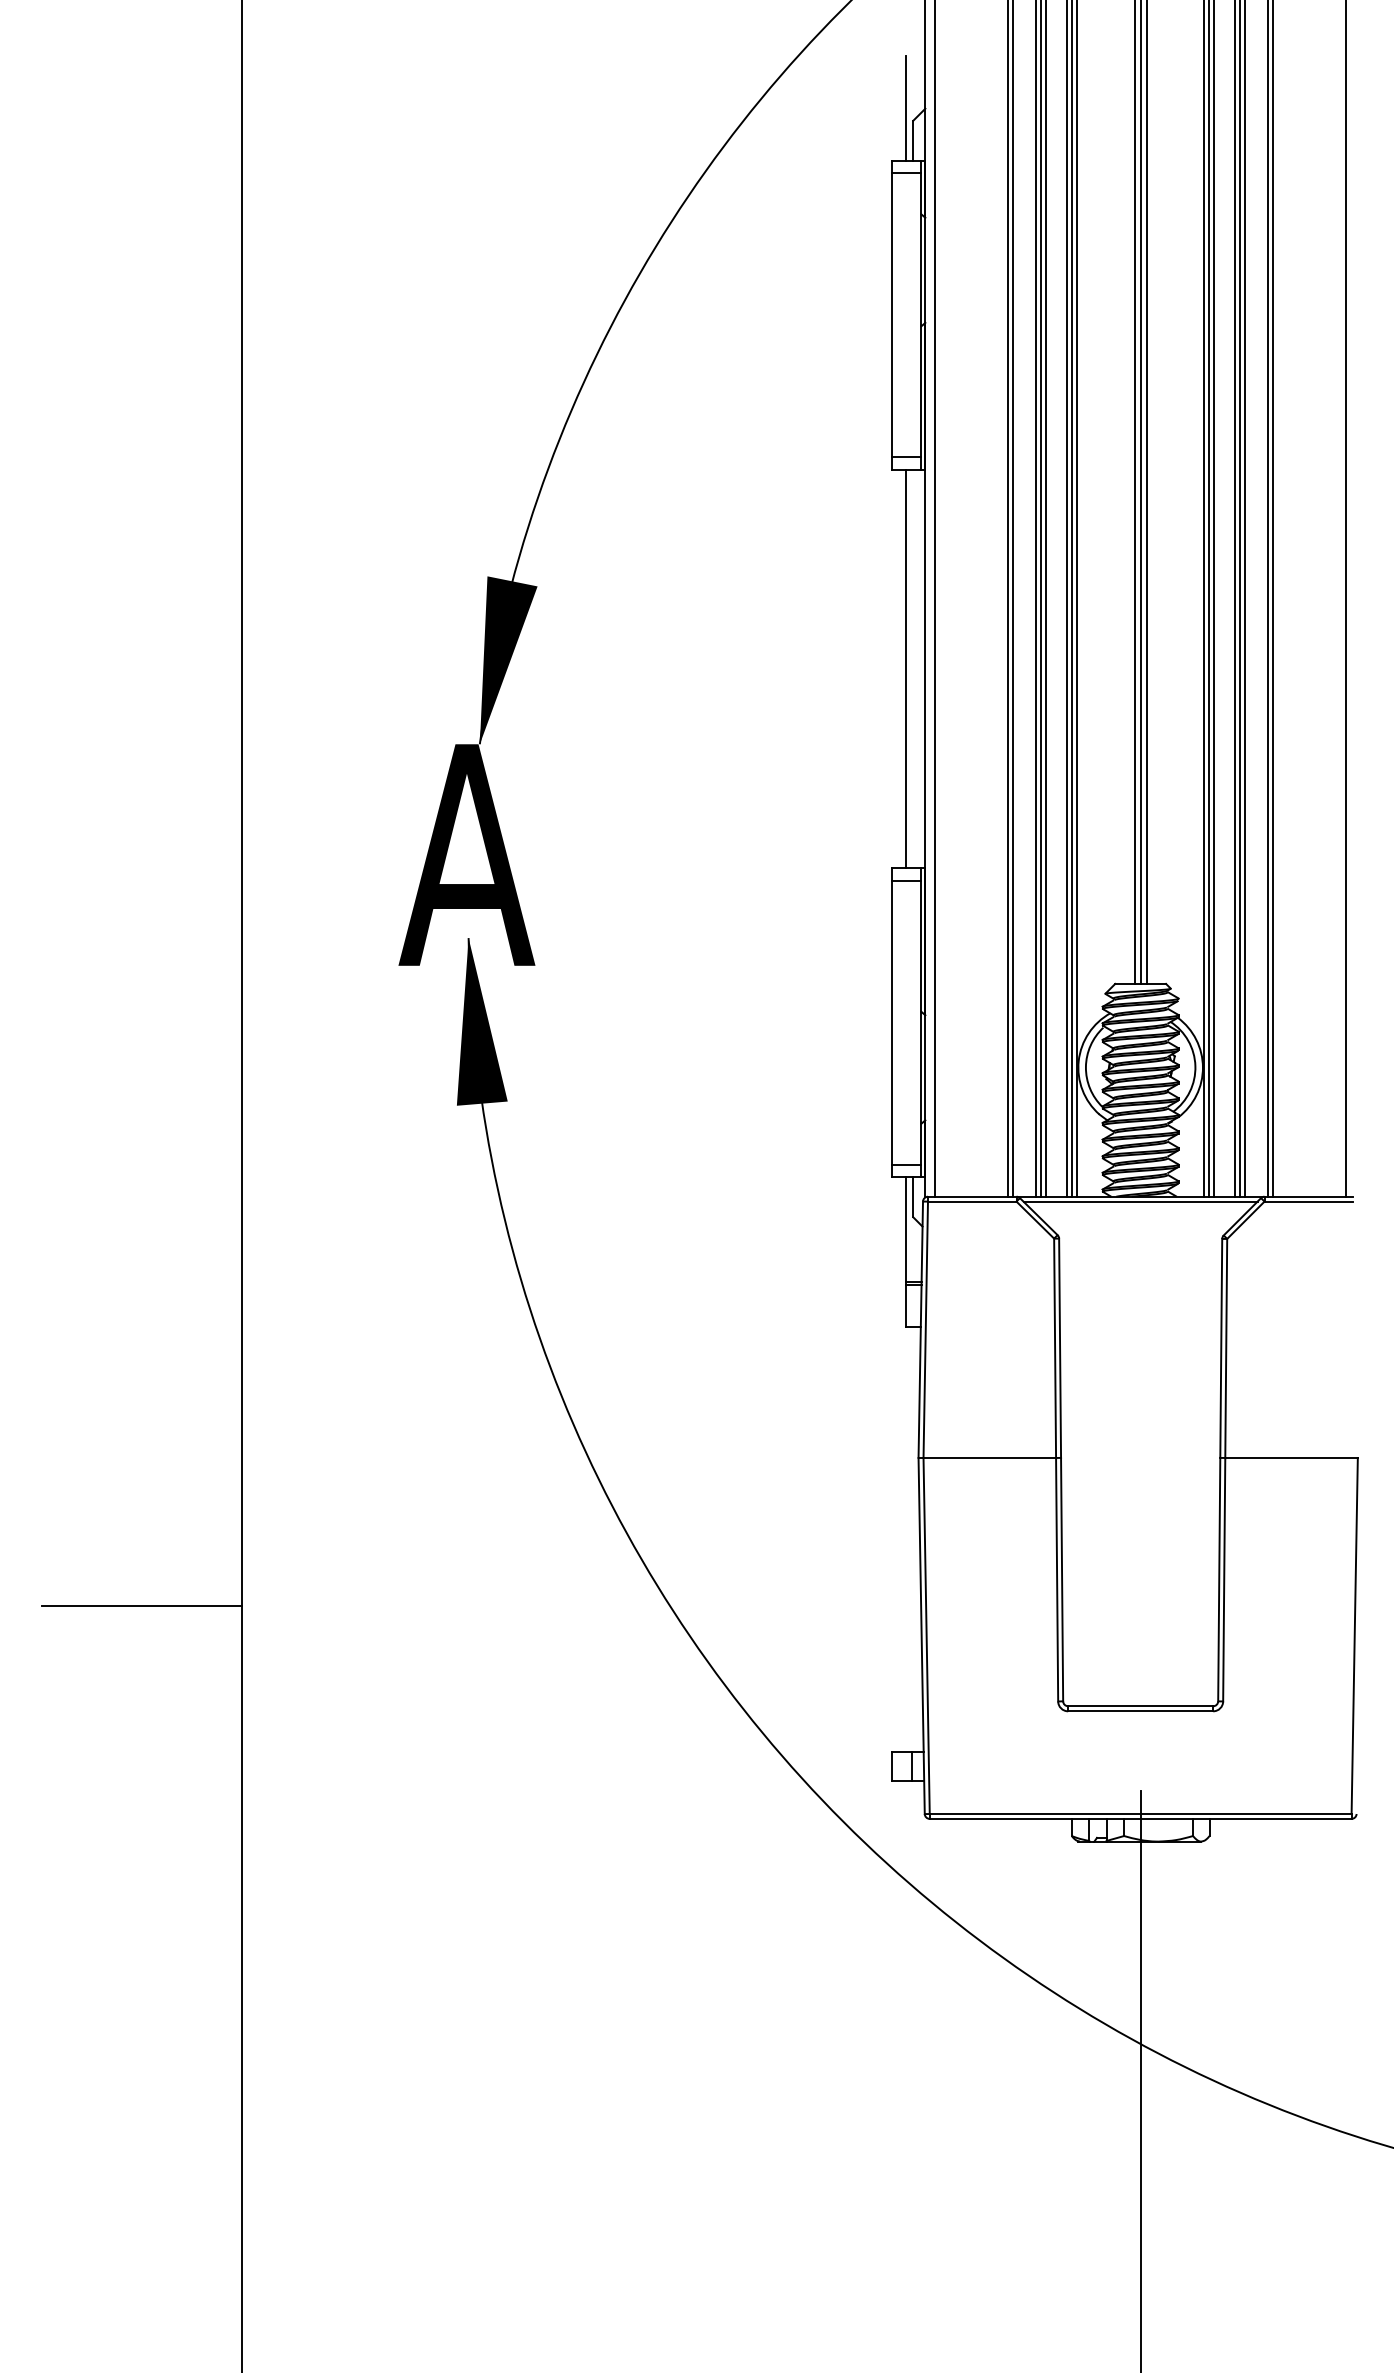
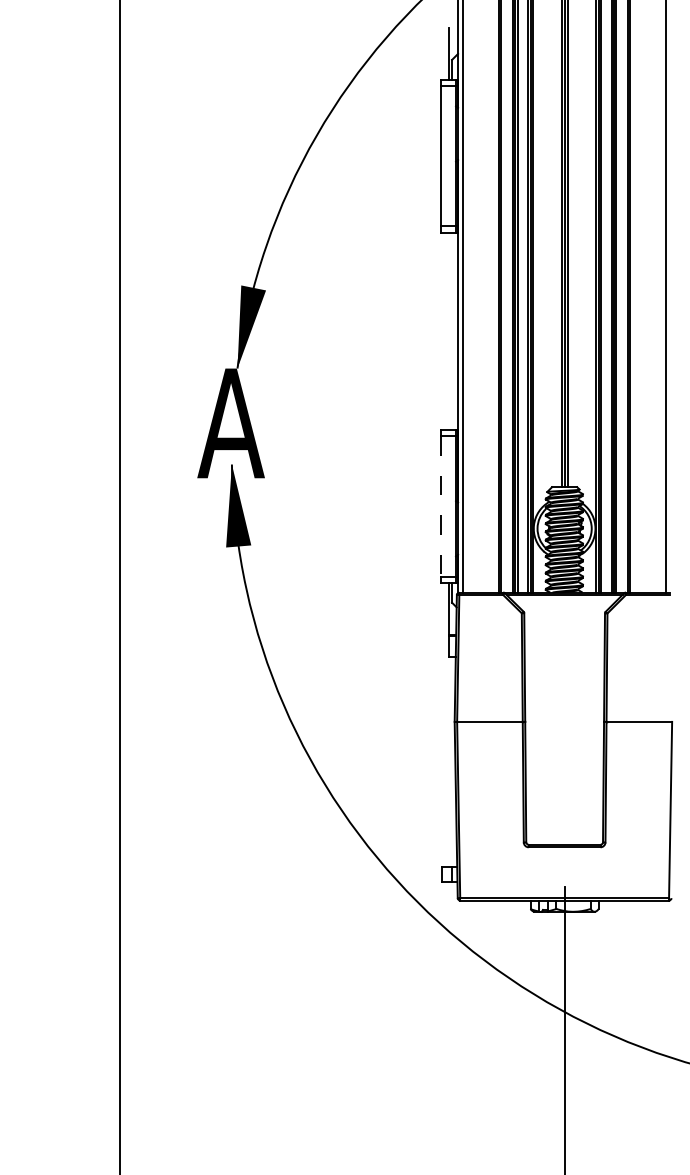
line: (906, 669) -> (448, 331), removed
line: (891, 1024) -> (441, 507), solid -> dashed
line: (140, 1606) -> (69, 795), removed

